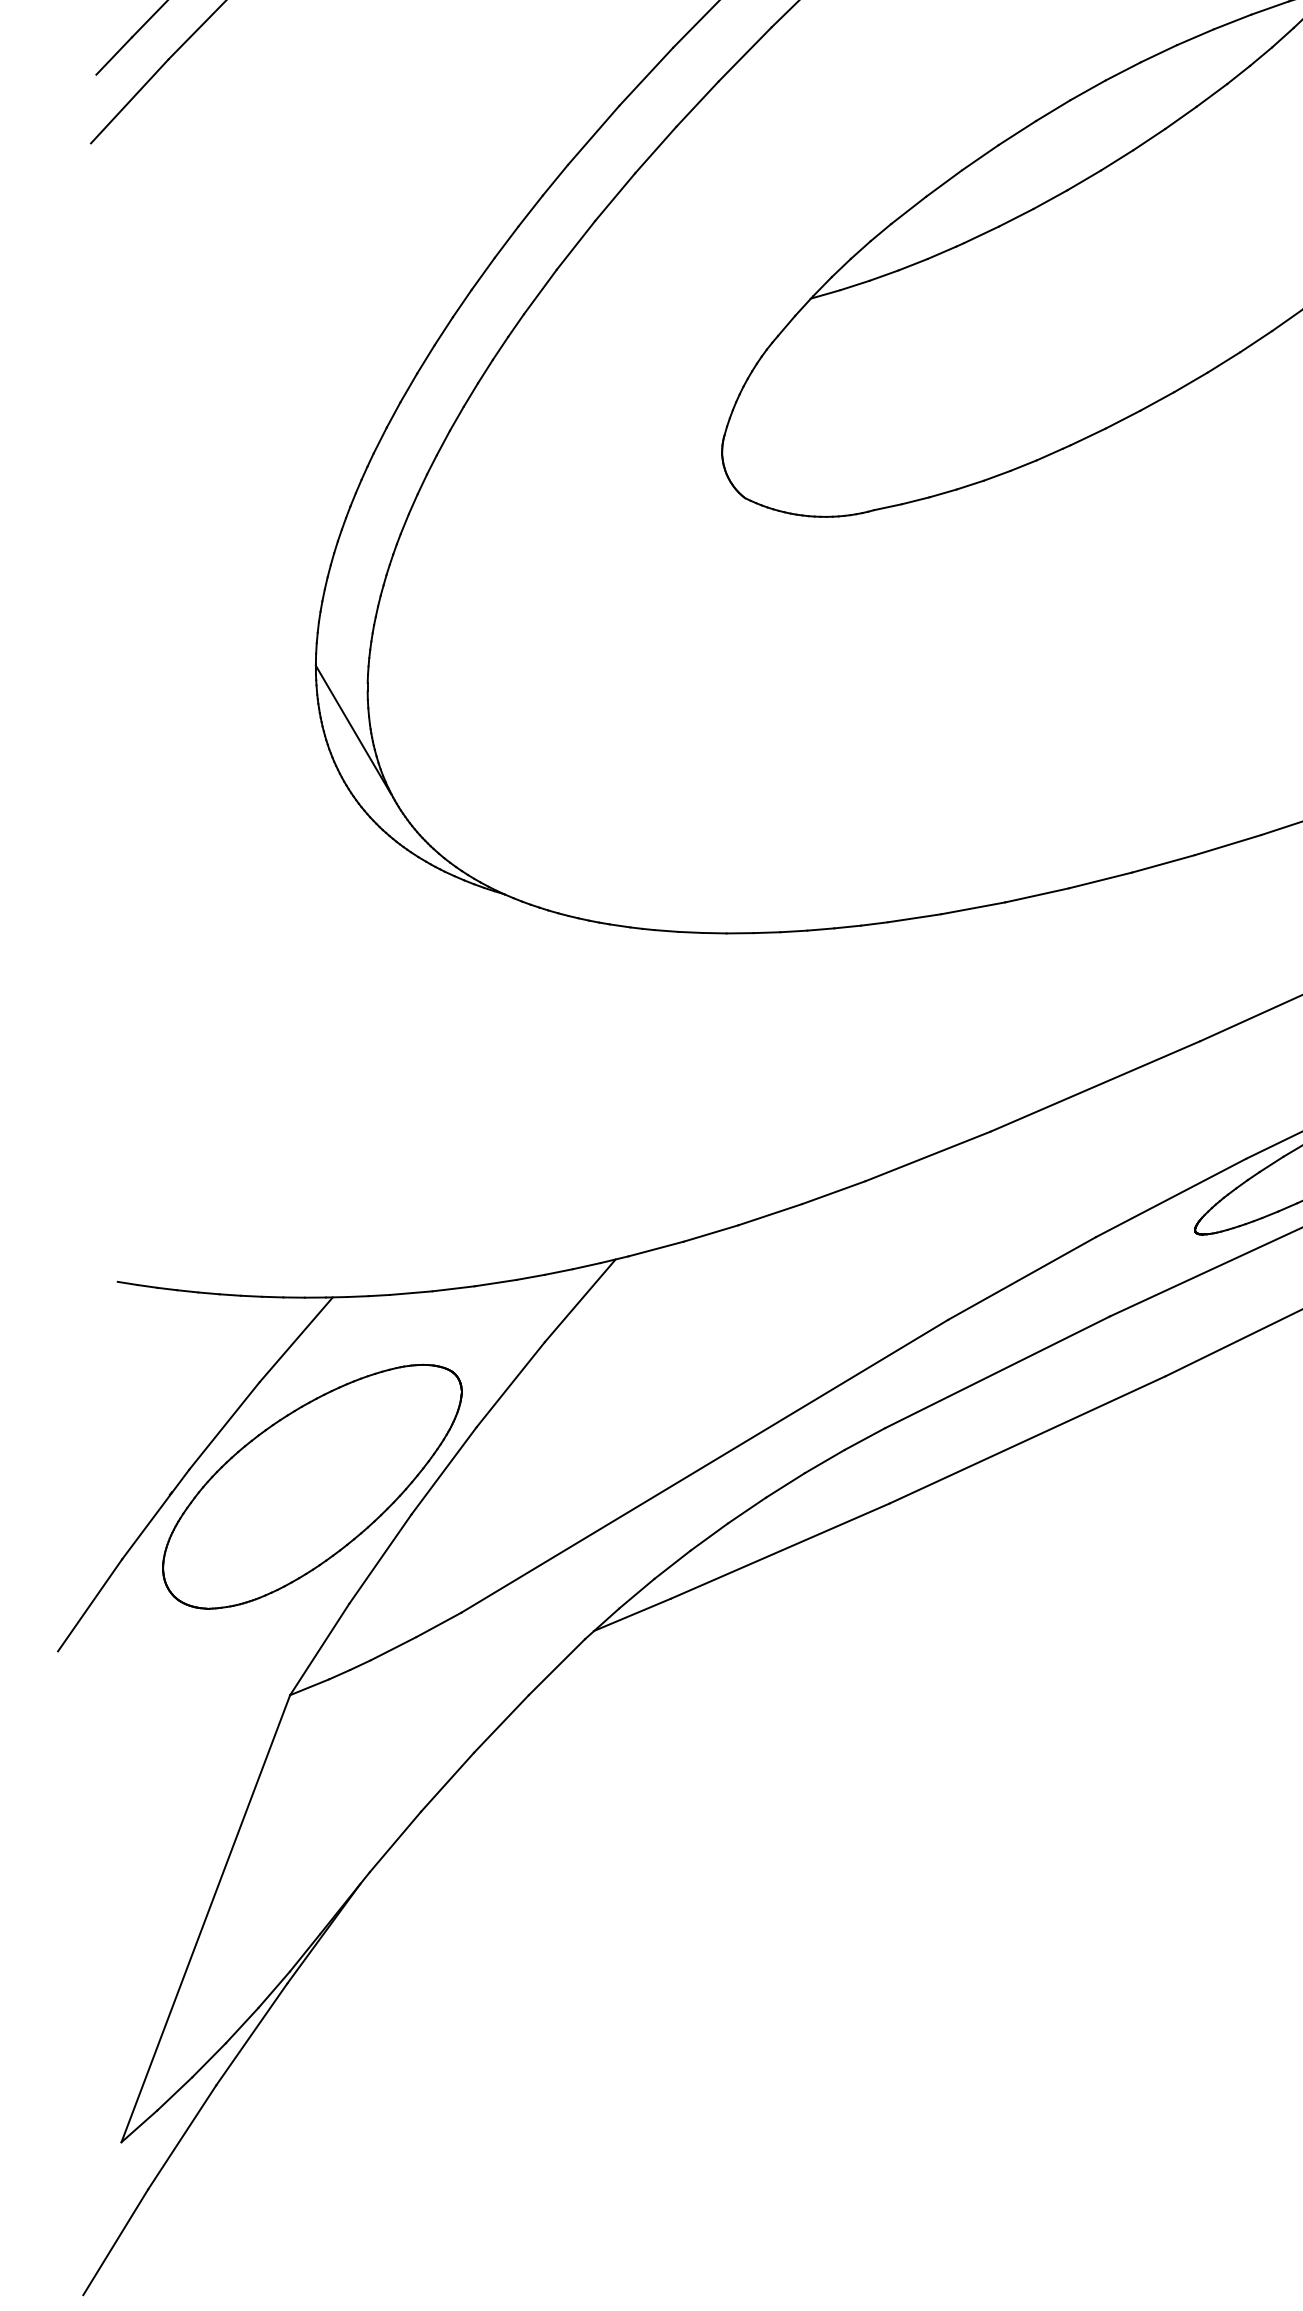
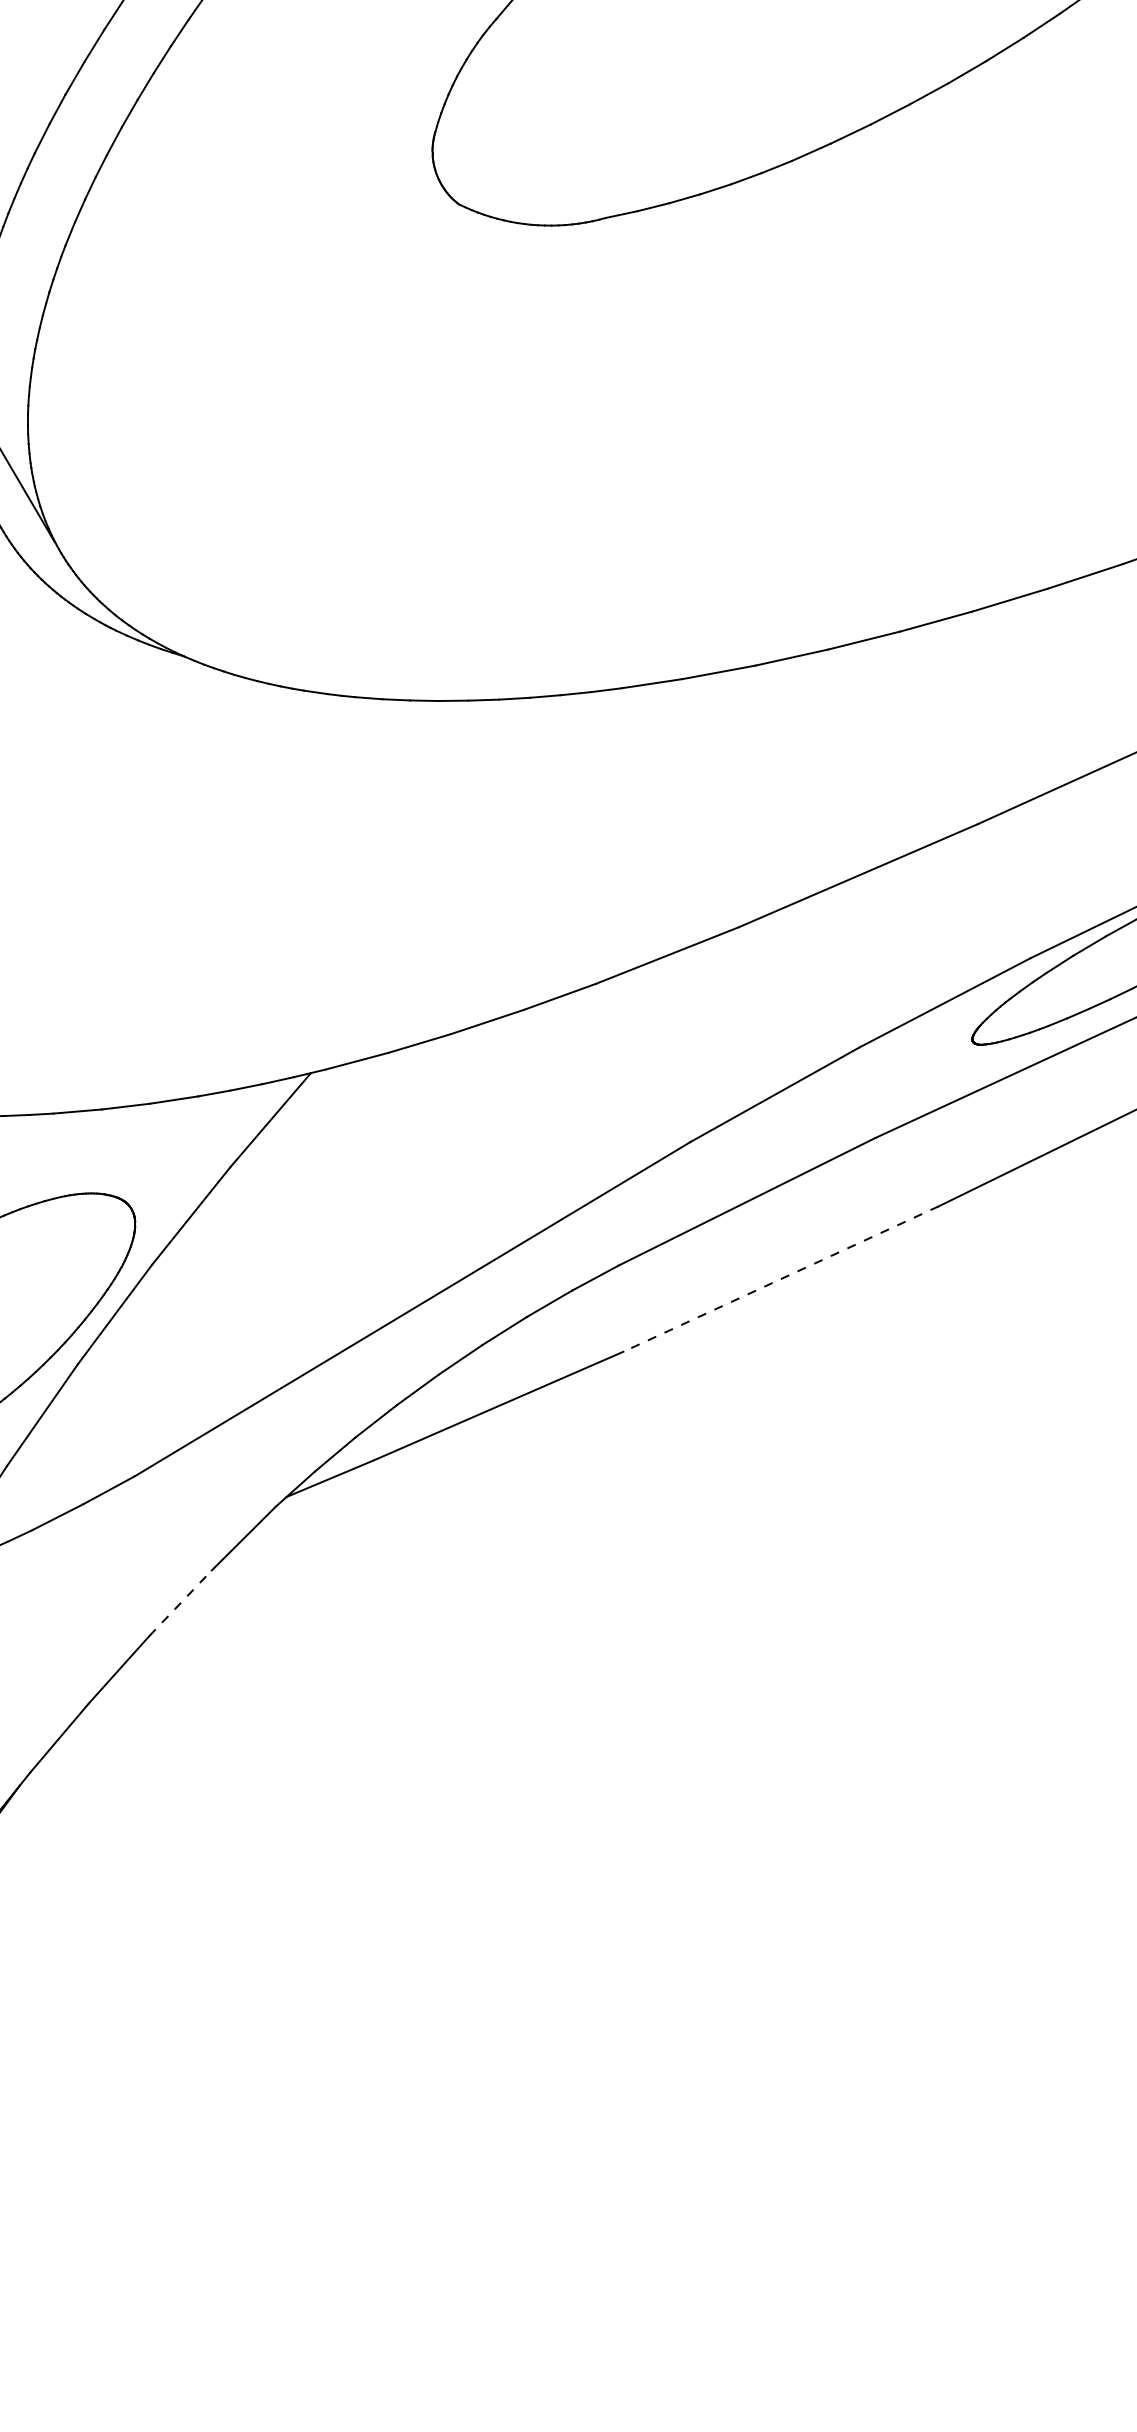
line: (1027, 1440) -> (780, 1279), solid -> dashed
line: (501, 1723) -> (180, 1602), solid -> dashed

